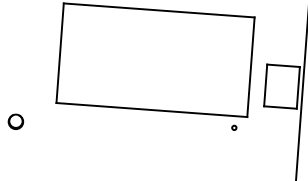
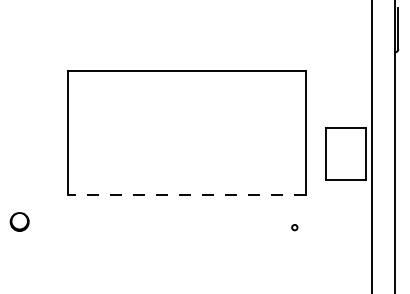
line: (152, 110) -> (187, 195), solid -> dashed
circle: (234, 127) -> (294, 227), moved

